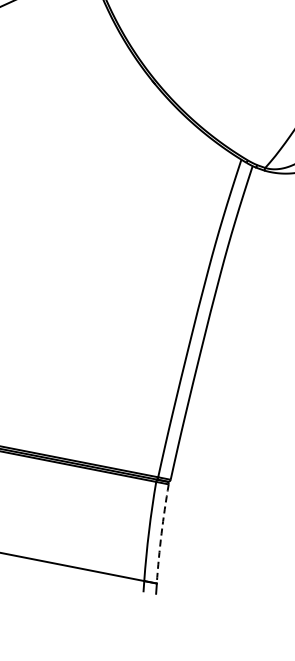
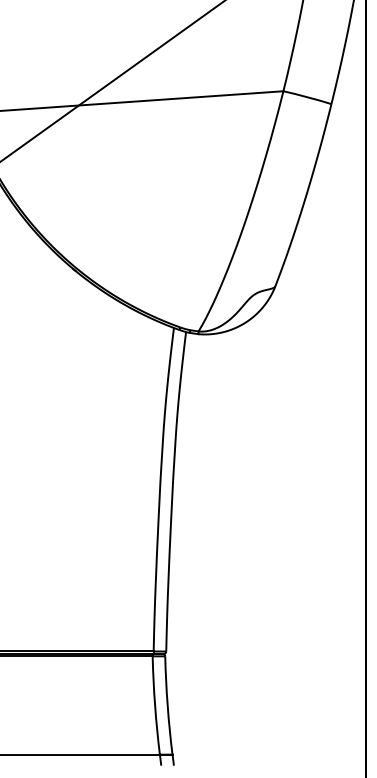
arc: (161, 533) -> (167, 705), dashed -> solid

